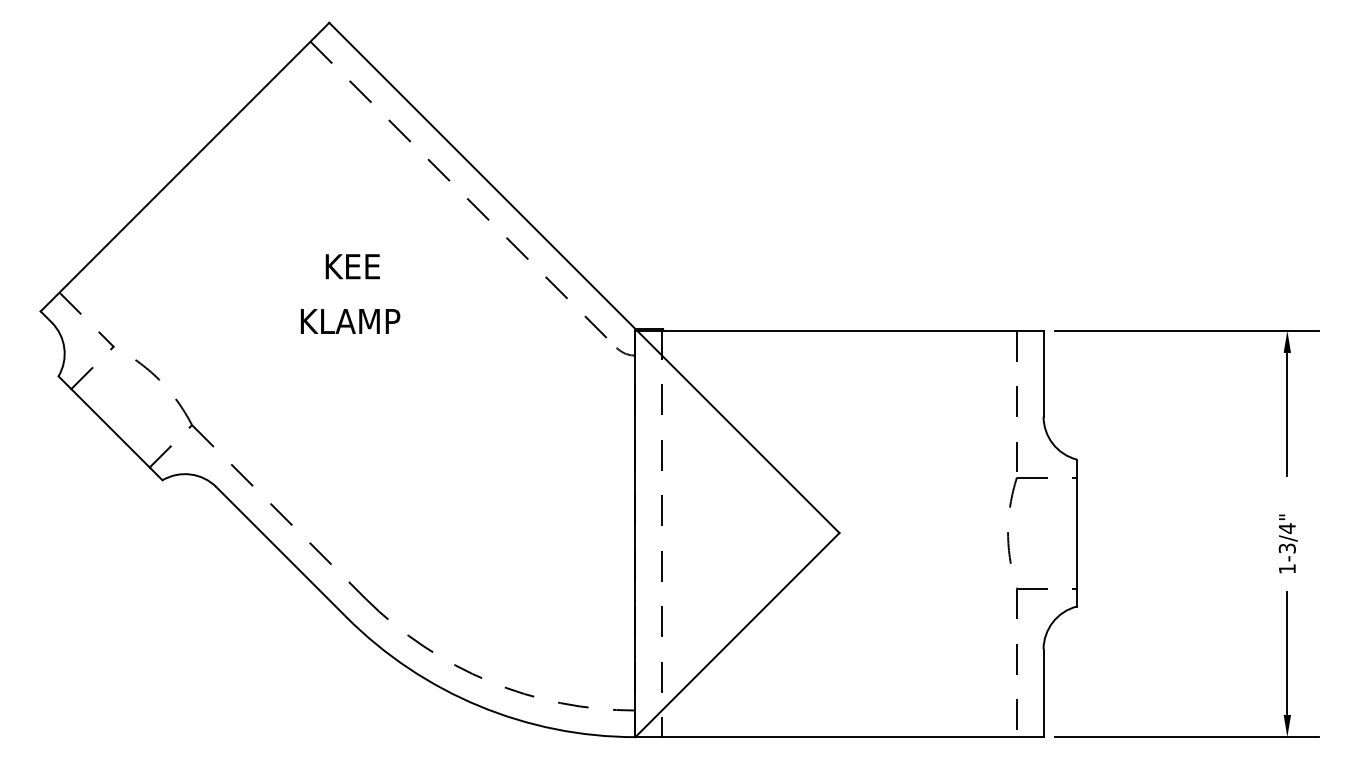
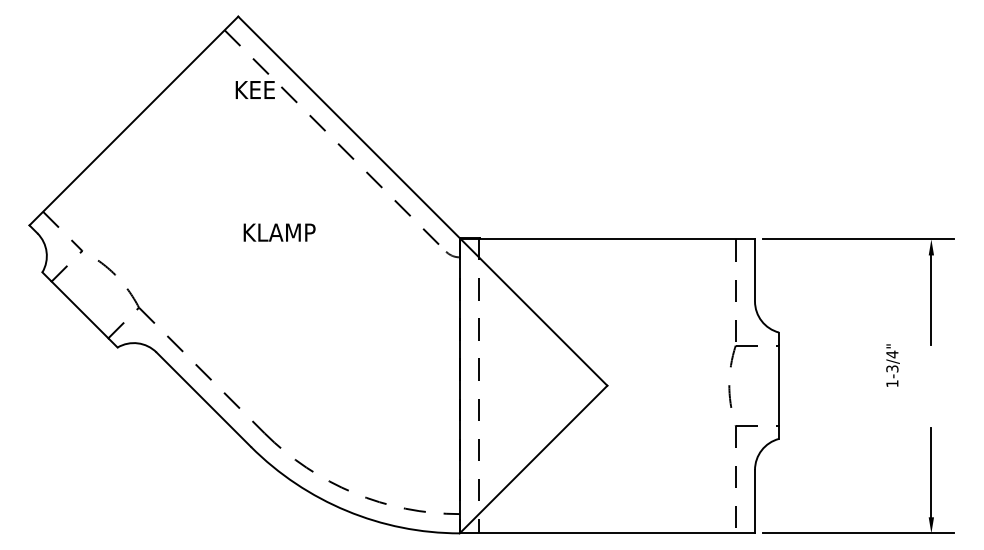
text: (351, 265) -> (254, 89), moved
text: (350, 321) -> (279, 232), moved
text: (1287, 543) -> (892, 365), moved

